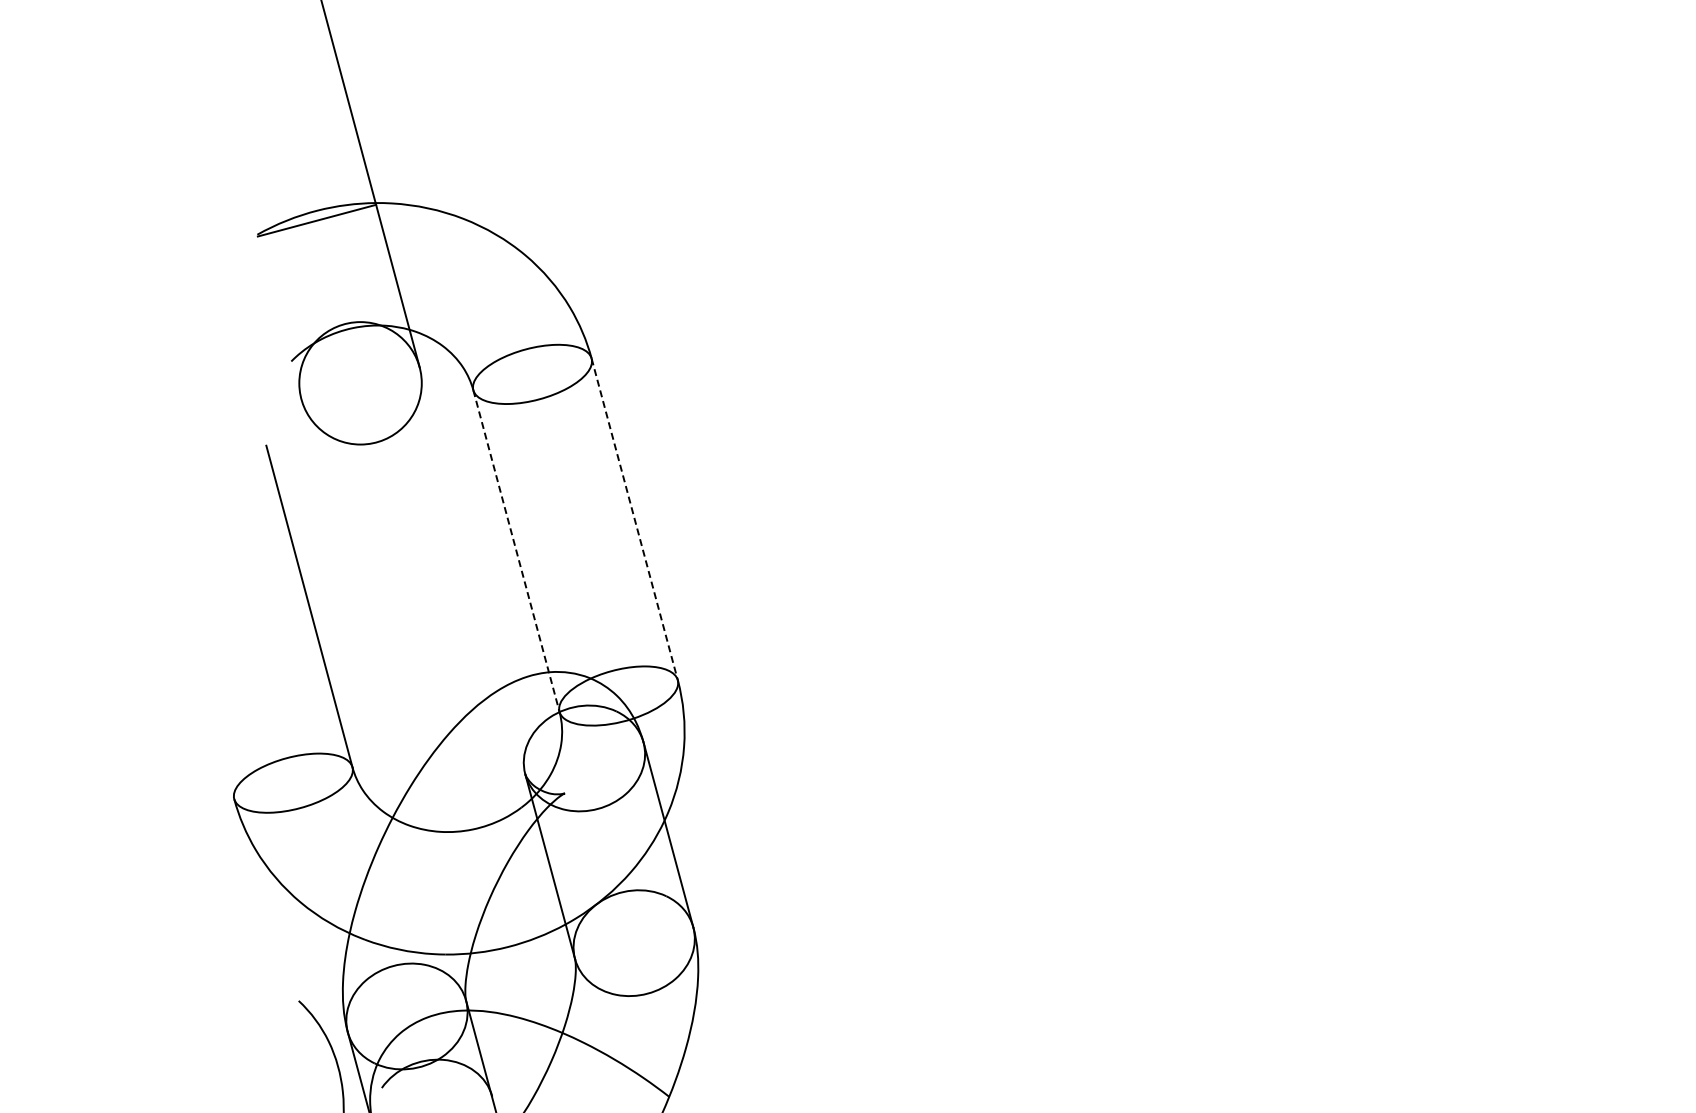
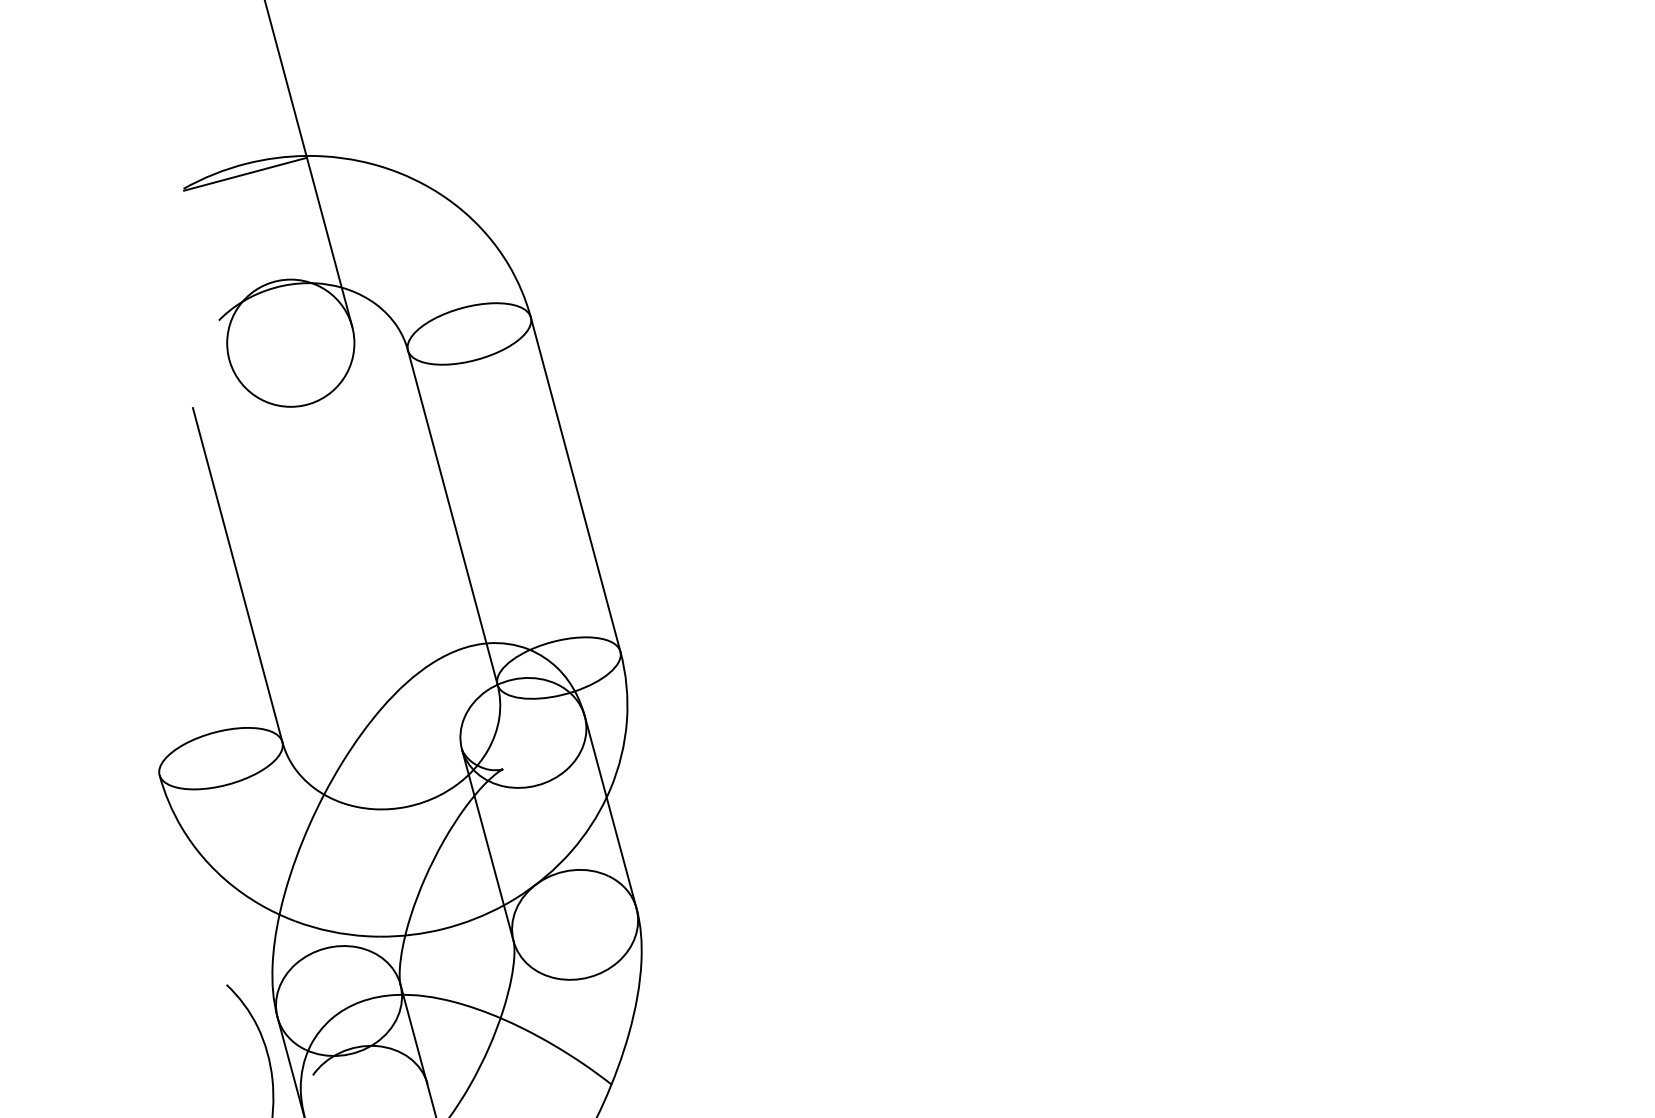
line: (634, 519) -> (575, 484), dashed -> solid
line: (516, 551) -> (452, 517), dashed -> solid

